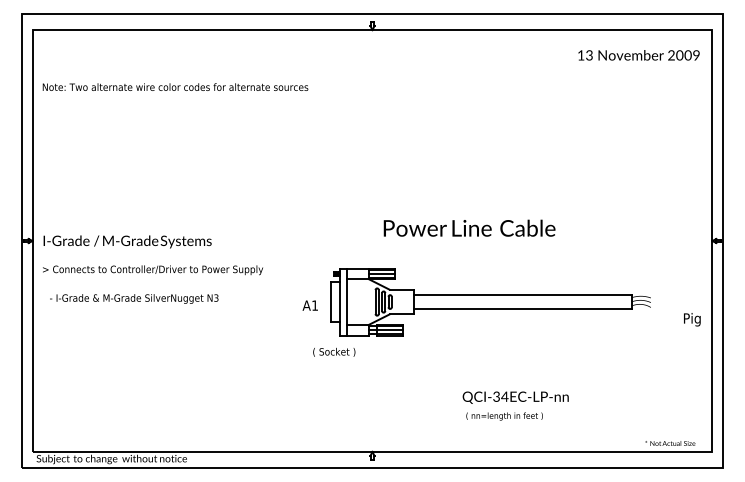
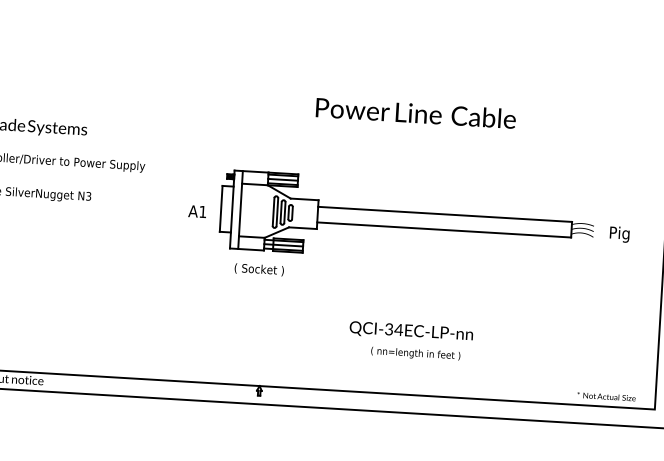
text: (469, 227) -> (415, 112), moved
text: (692, 319) -> (619, 234), moved
text: (334, 351) -> (259, 268), moved
text: (515, 397) -> (411, 331), moved

